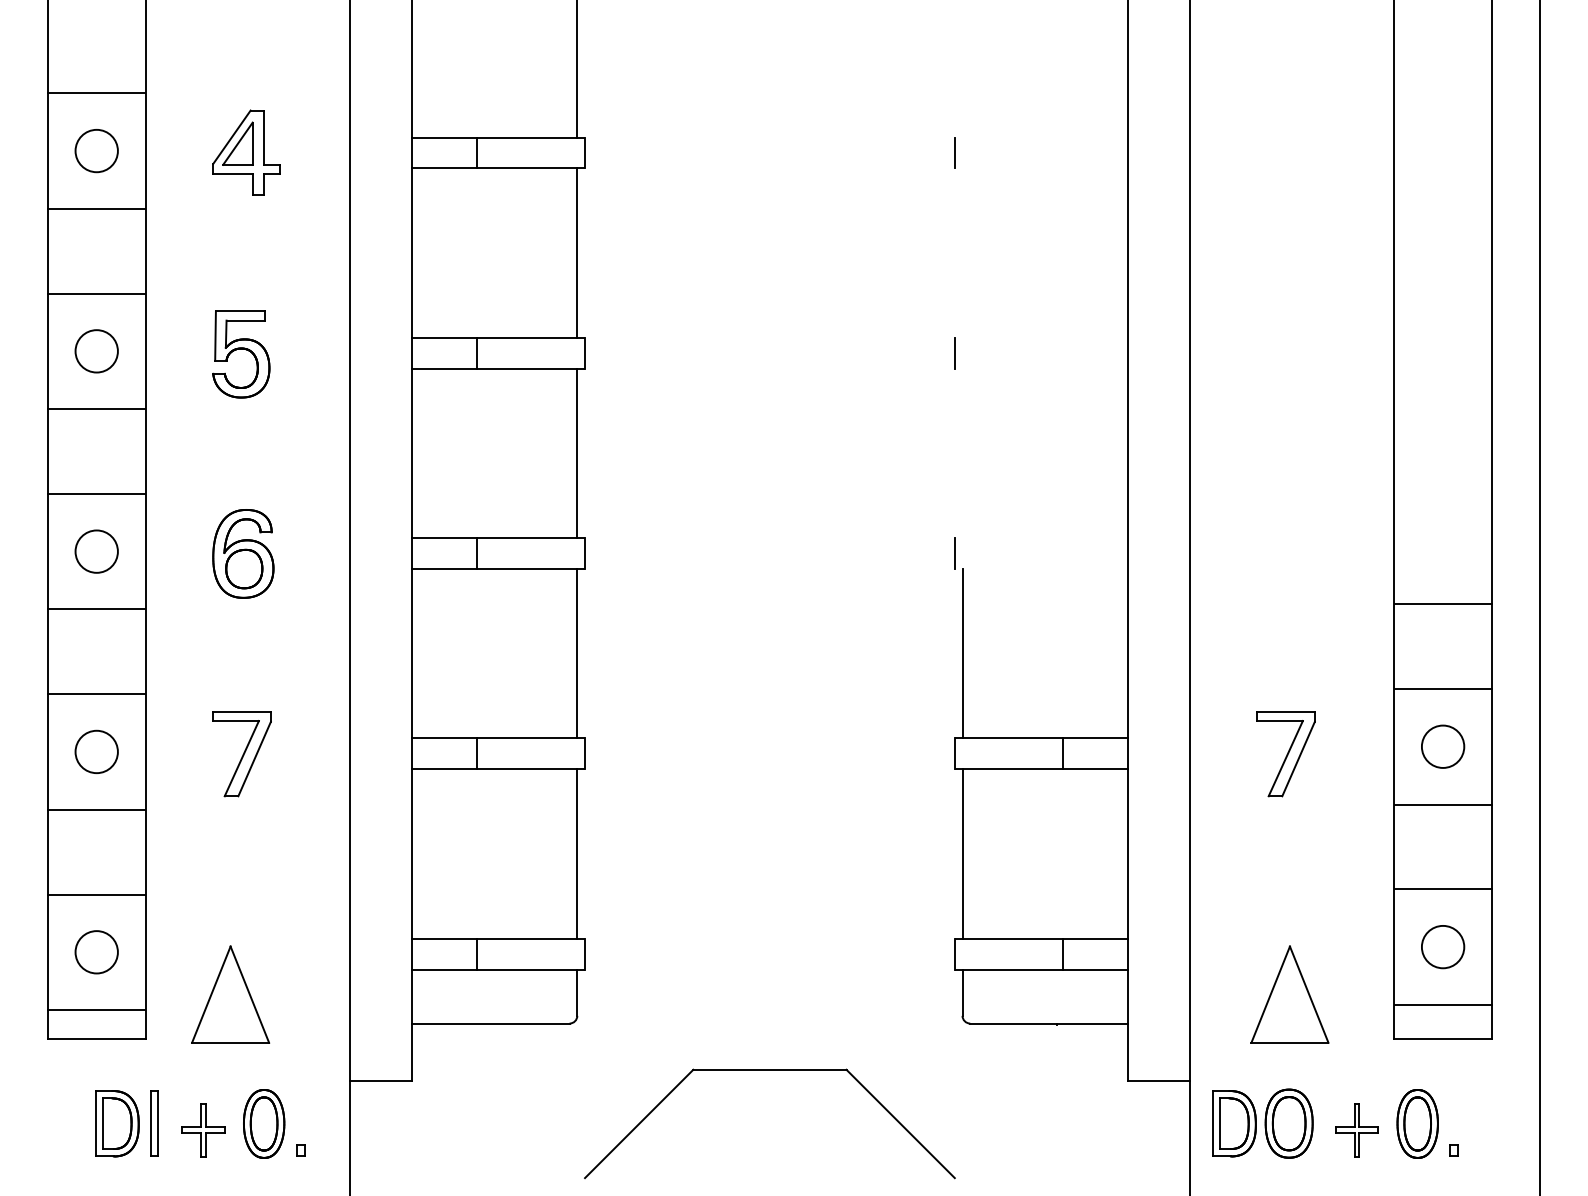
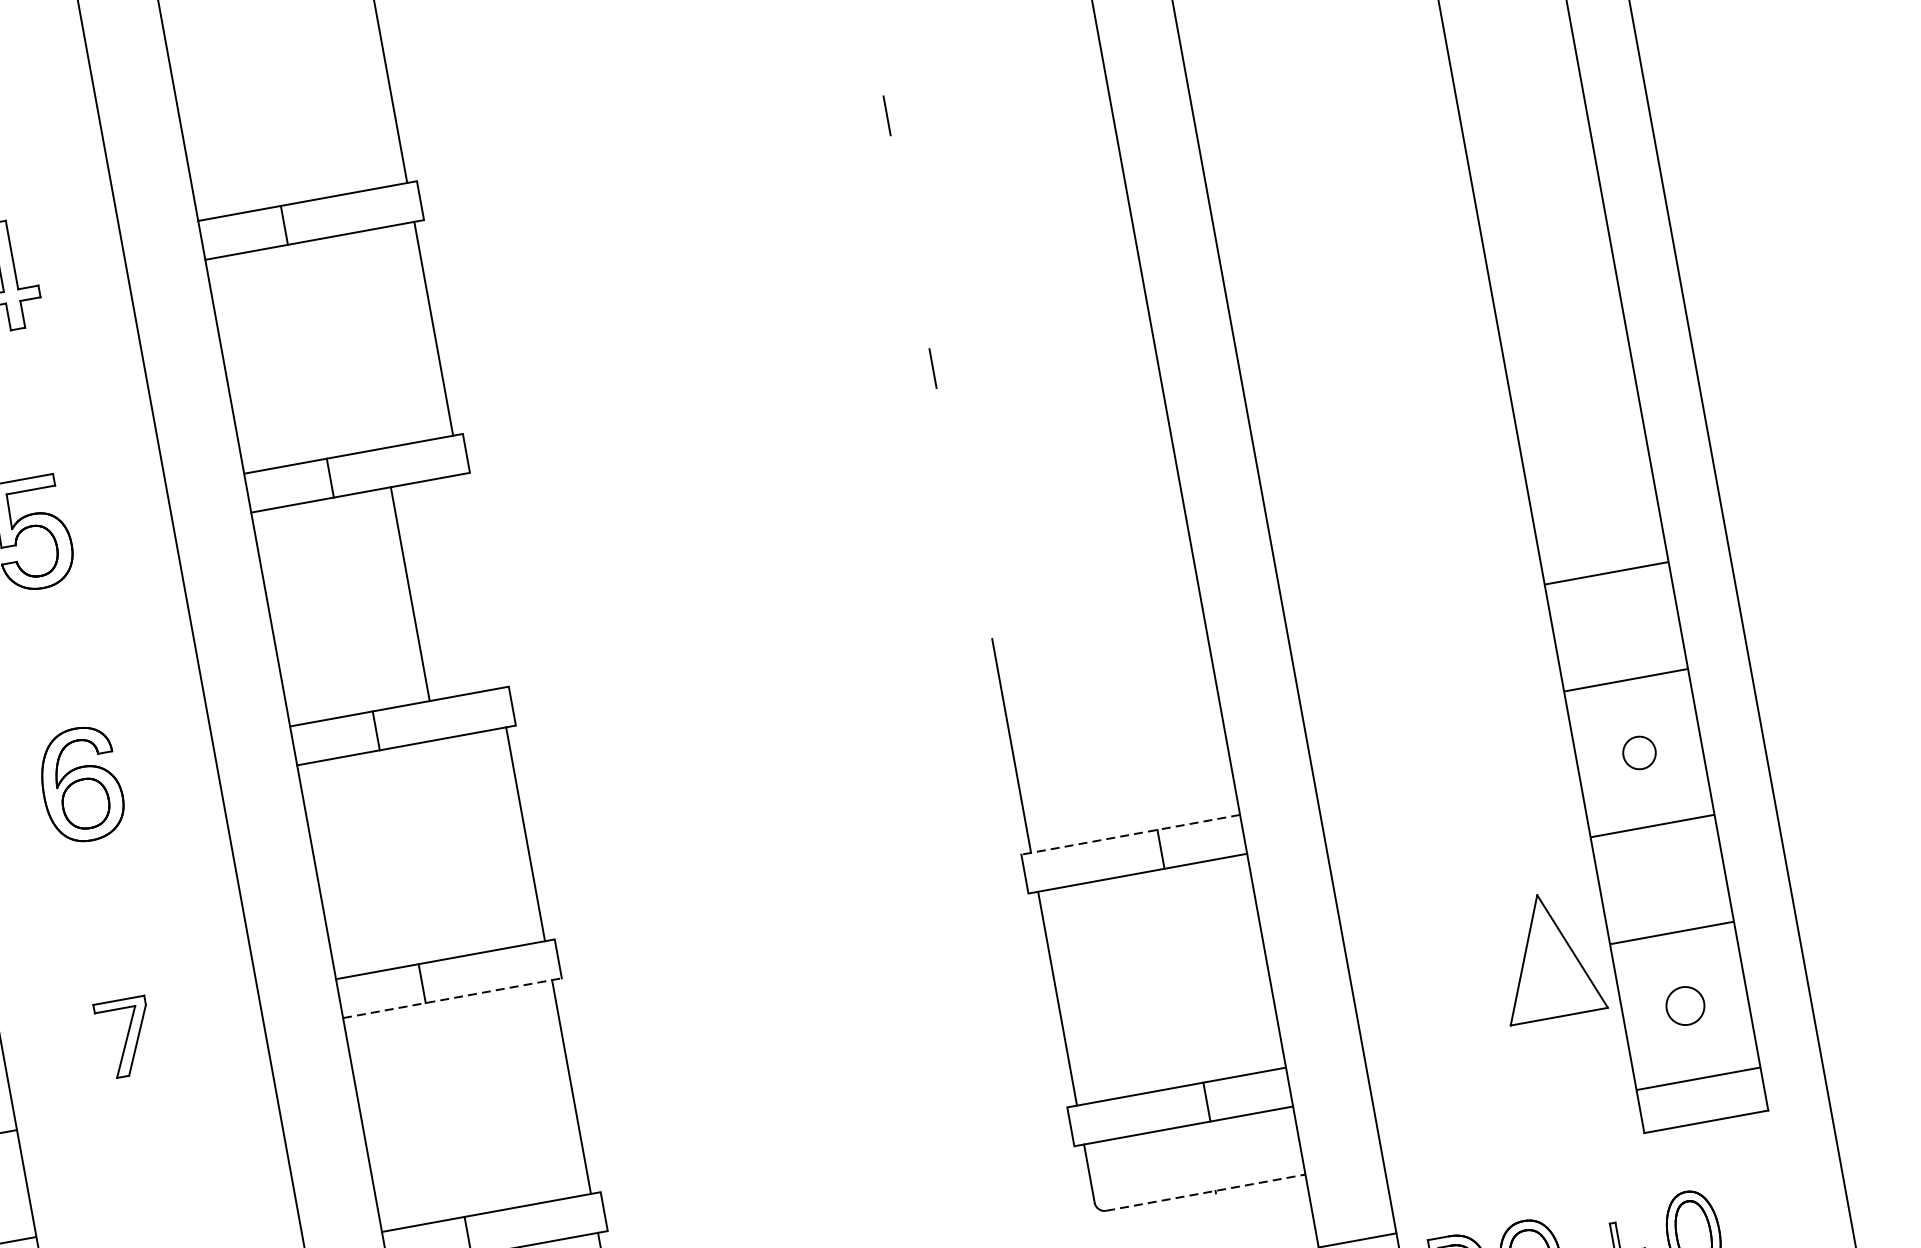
line: (577, 453) -> (410, 594), moved
line: (954, 553) -> (978, 621), removed
line: (1042, 738) -> (1131, 834), solid -> dashed
circle: (1443, 746) -> (1639, 752), size x0.6
part: (241, 754) -> (125, 1038), size x0.7
part: (1285, 754) -> (1442, 799), removed
line: (498, 769) -> (452, 998), solid -> dashed
circle: (1443, 947) -> (1685, 1006), size x0.7
part: (1289, 994) -> (1547, 955), moved
line: (1049, 1023) -> (1206, 1192), solid -> dashed

